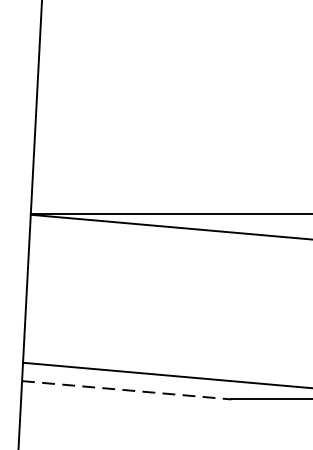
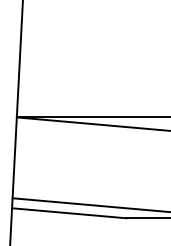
line: (127, 390) -> (69, 213), dashed -> solid

